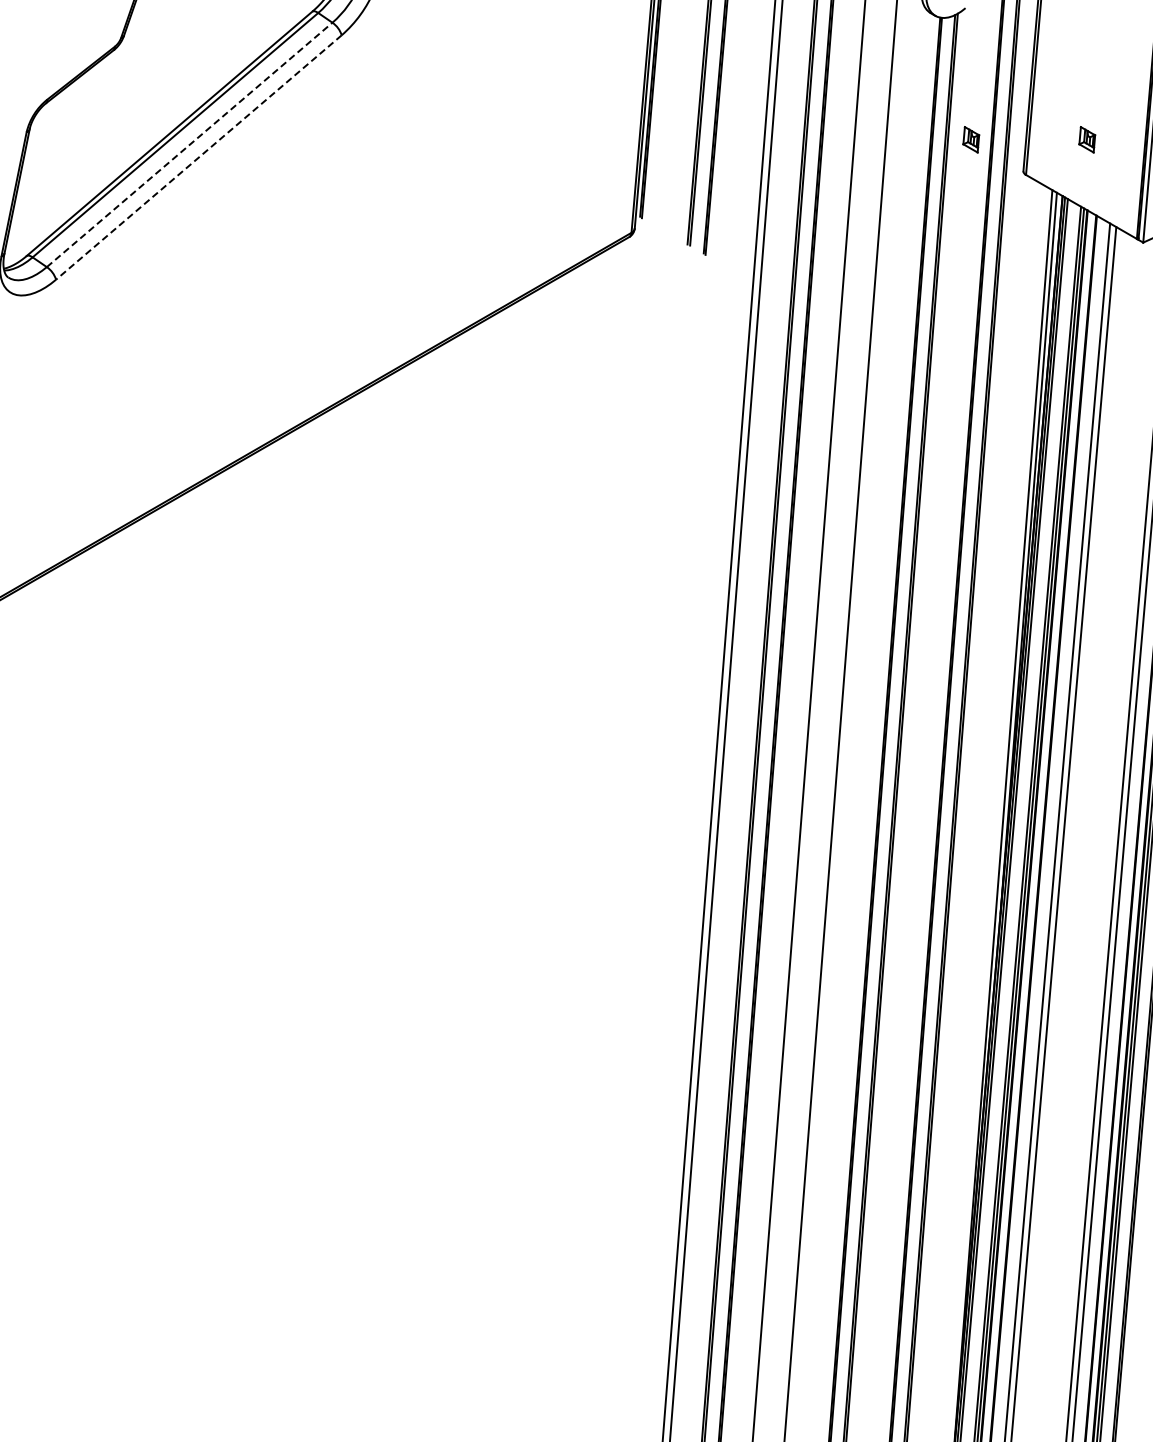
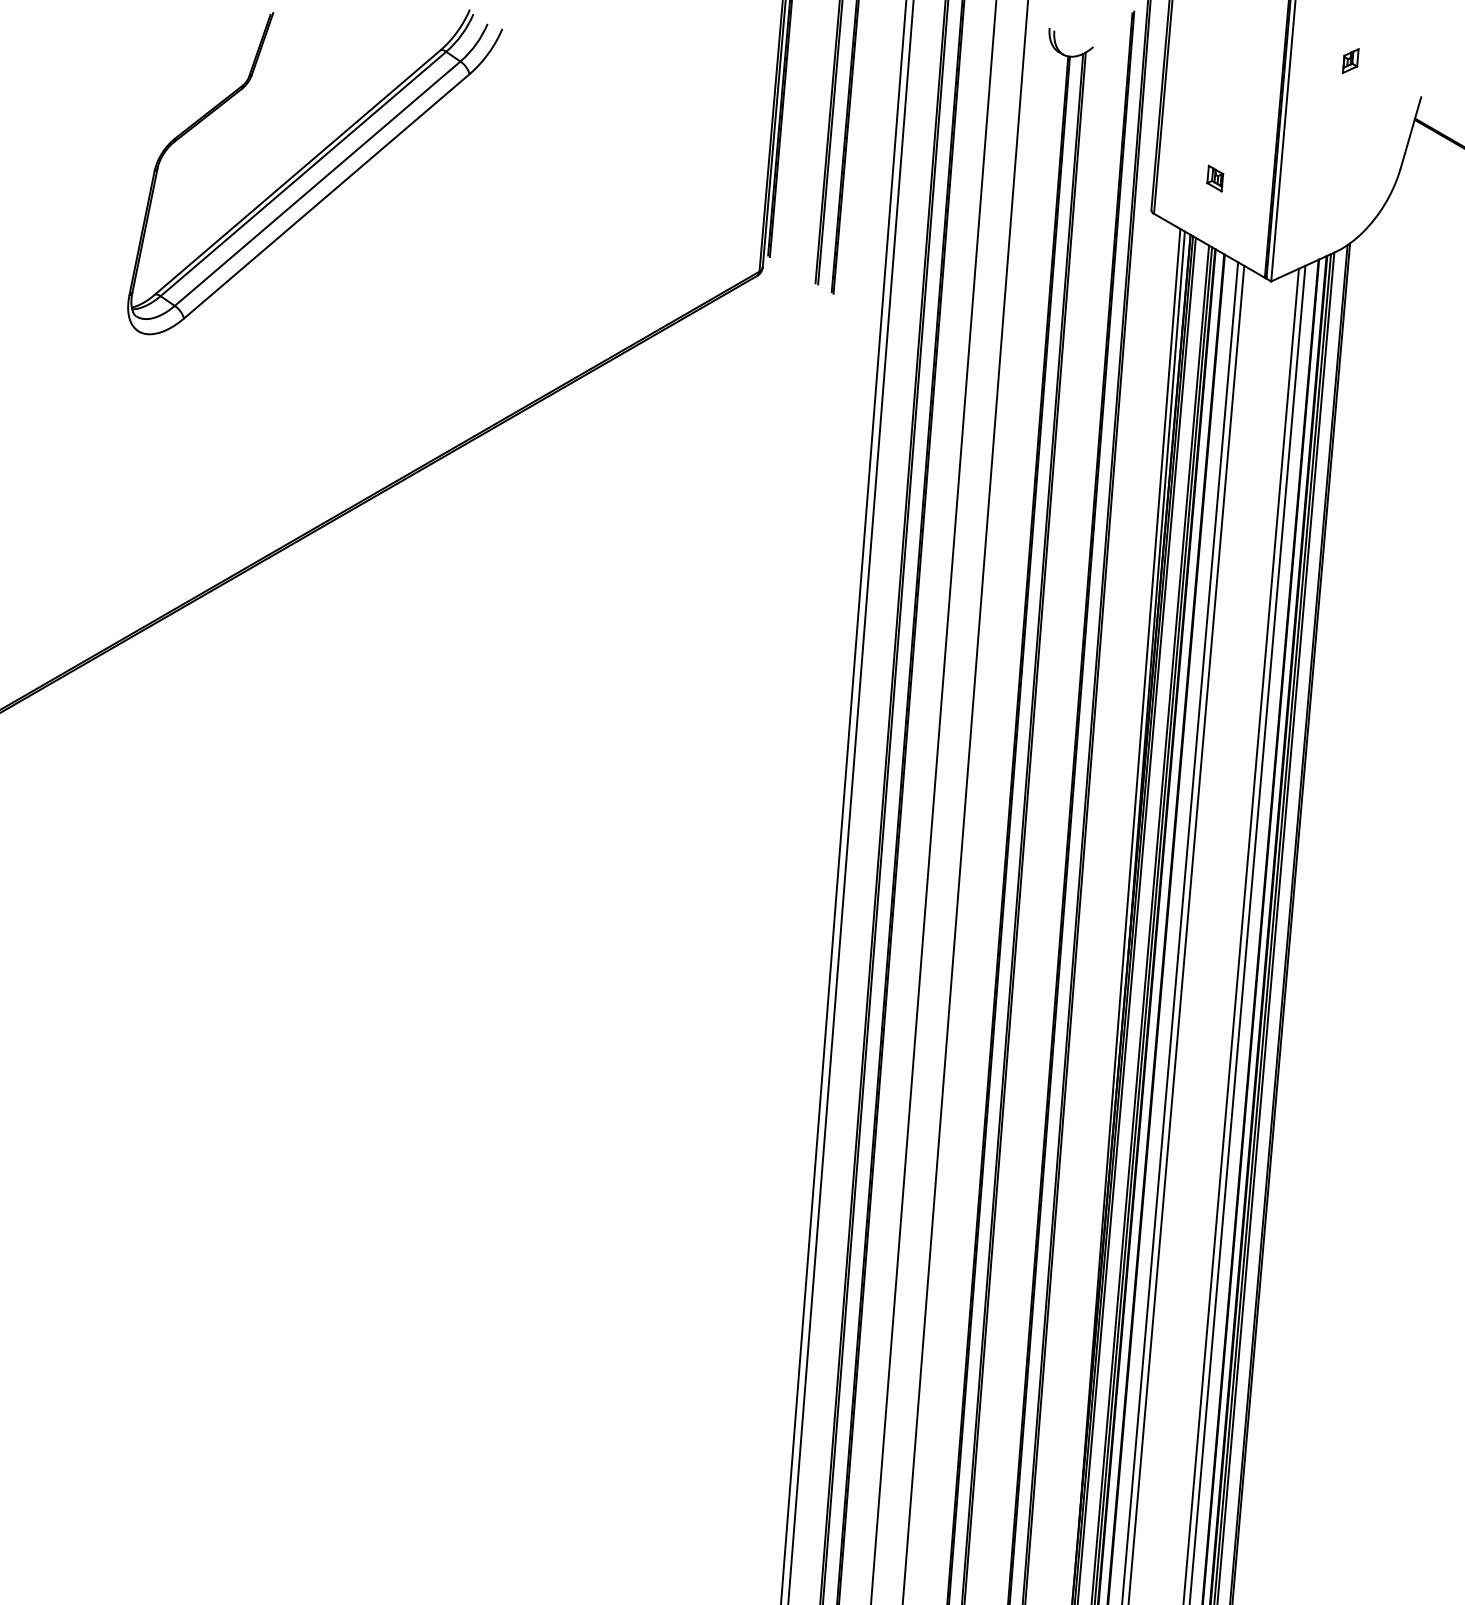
part: (971, 139) -> (1099, 178), removed
line: (189, 144) -> (317, 183), dashed -> solid
line: (198, 157) -> (326, 196), dashed -> solid

